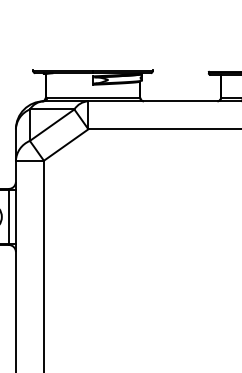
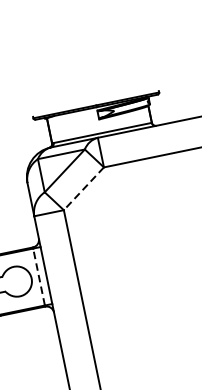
line: (65, 145) -> (83, 189), solid -> dashed
line: (8, 216) -> (38, 276), solid -> dashed

